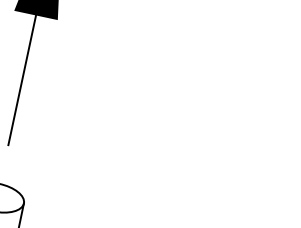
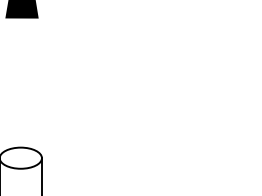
line: (21, 79) -> (21, 67), removed

